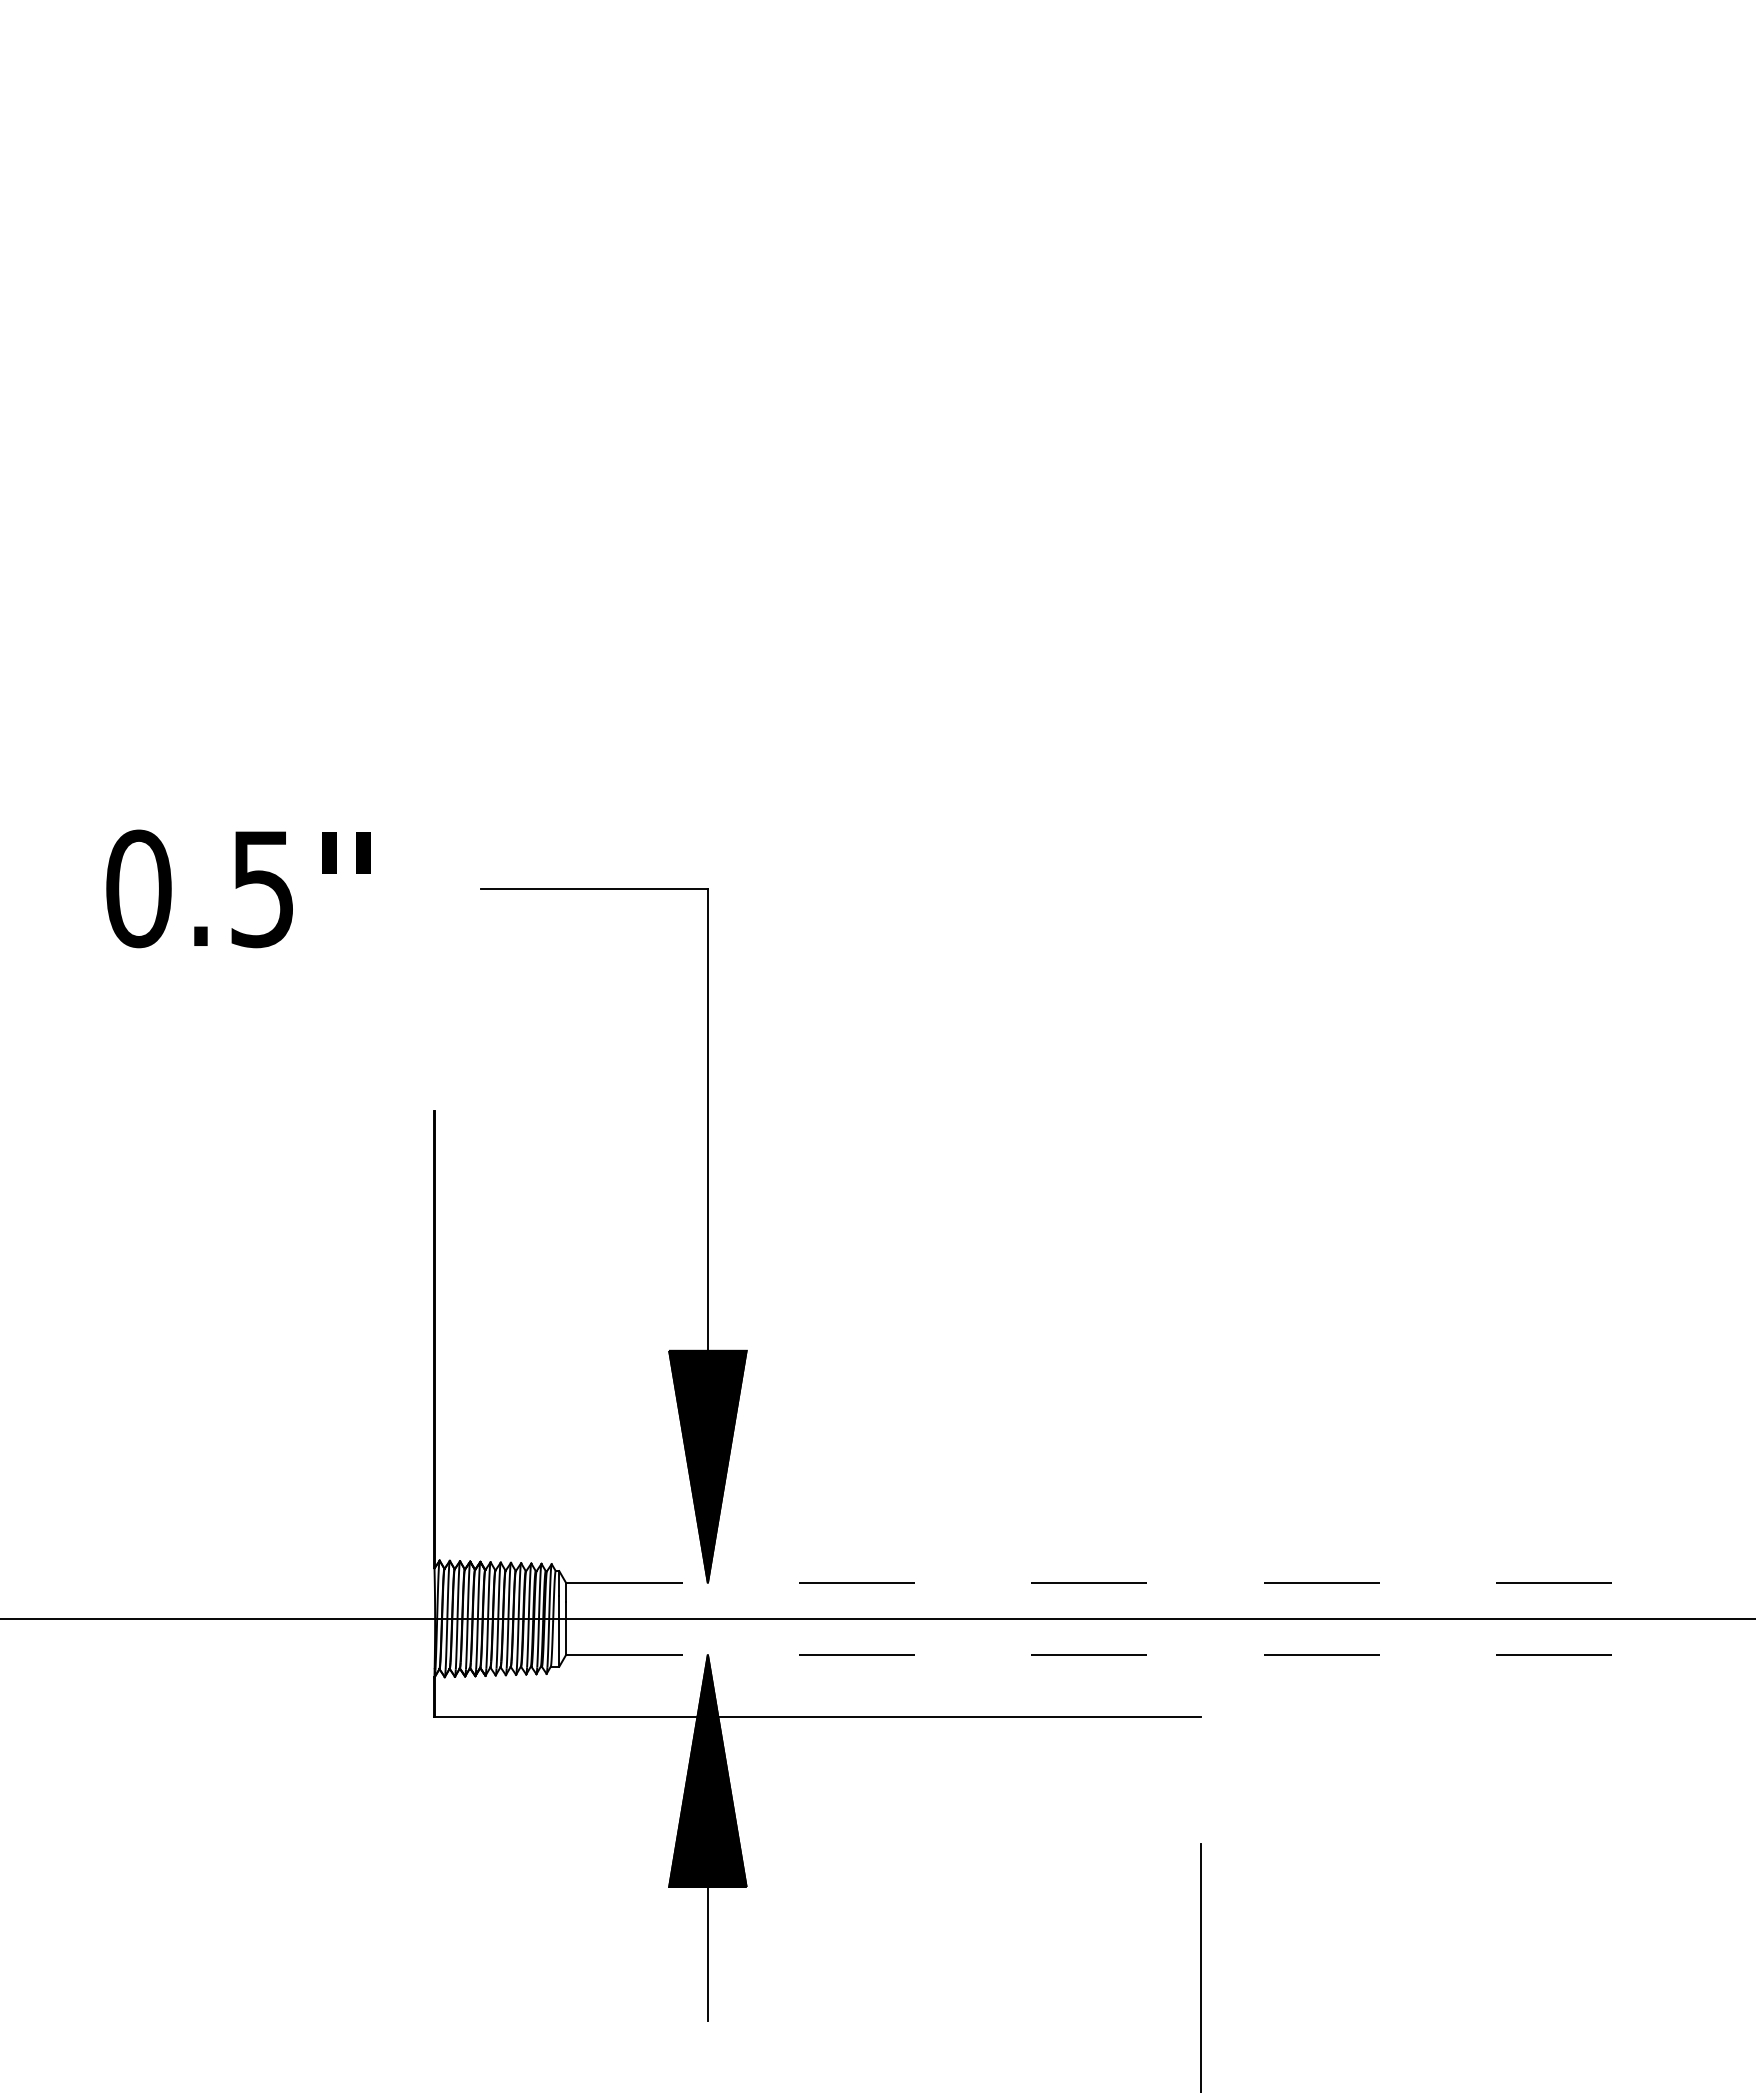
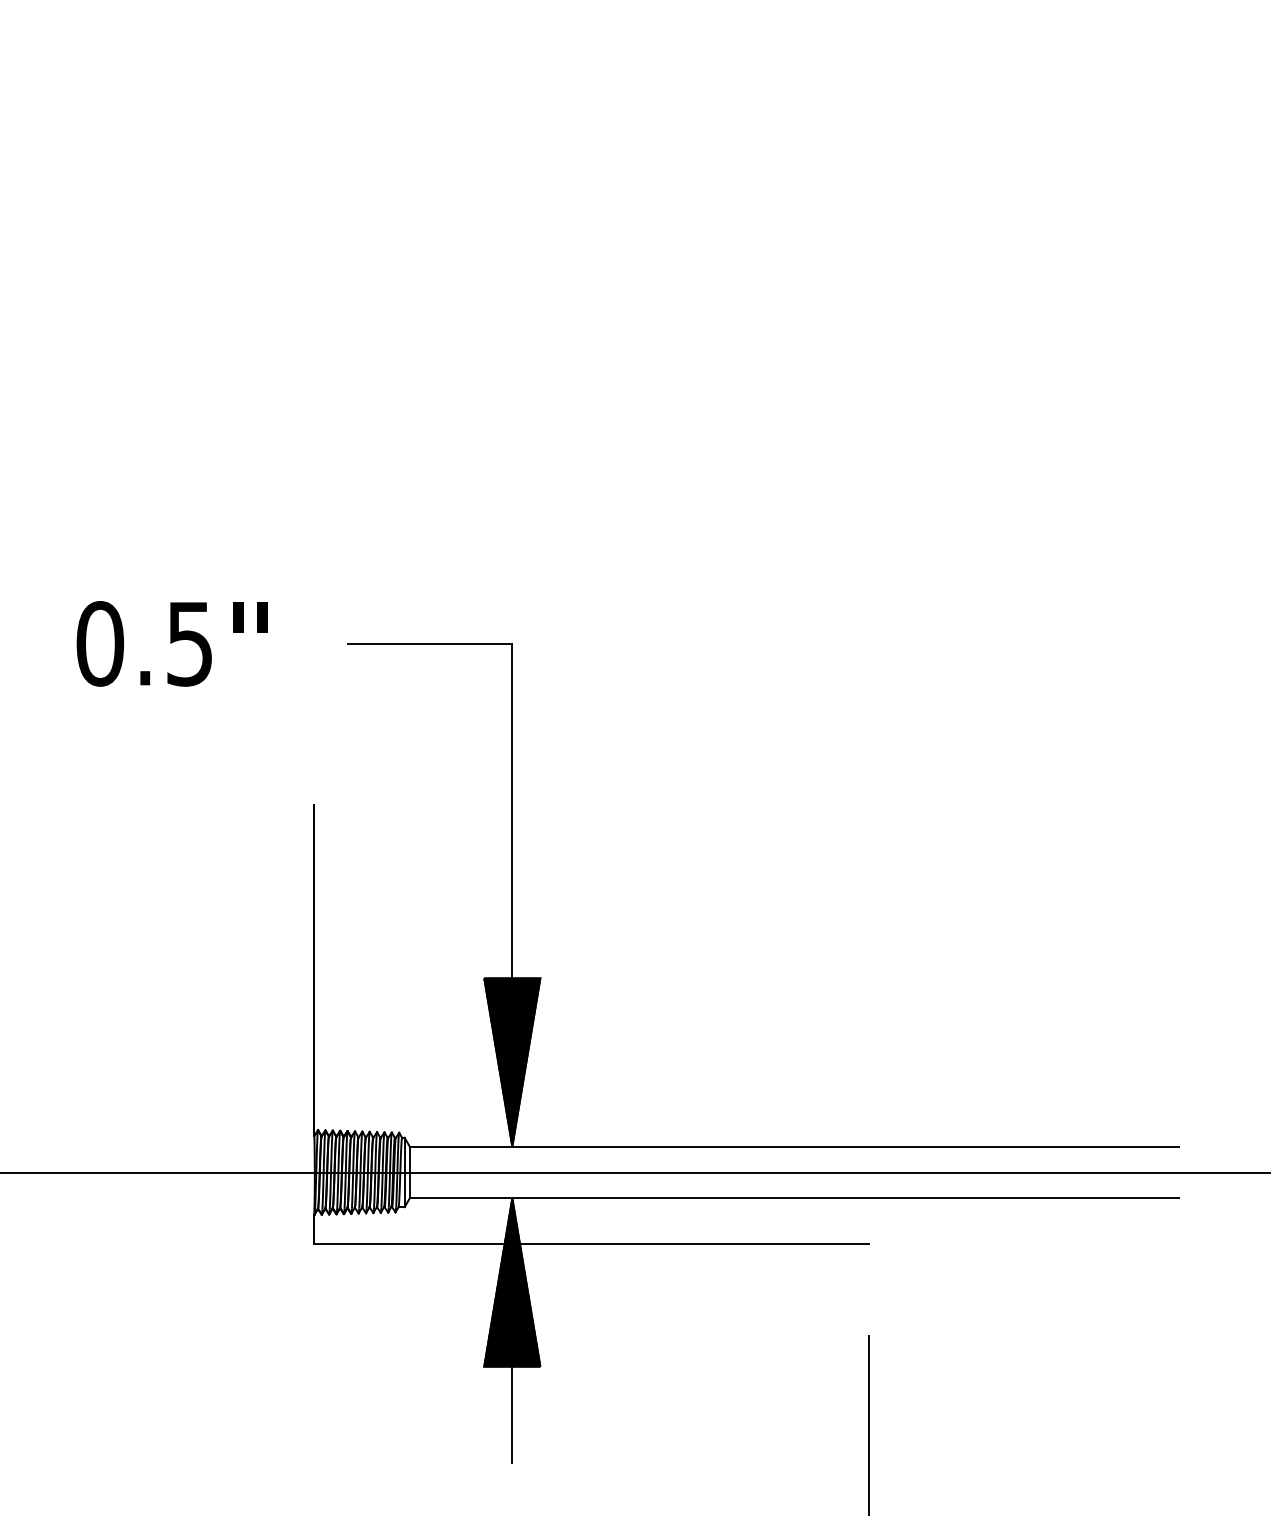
line: (1097, 1583) -> (794, 1146), dashed -> solid
line: (1097, 1654) -> (794, 1198), dashed -> solid

